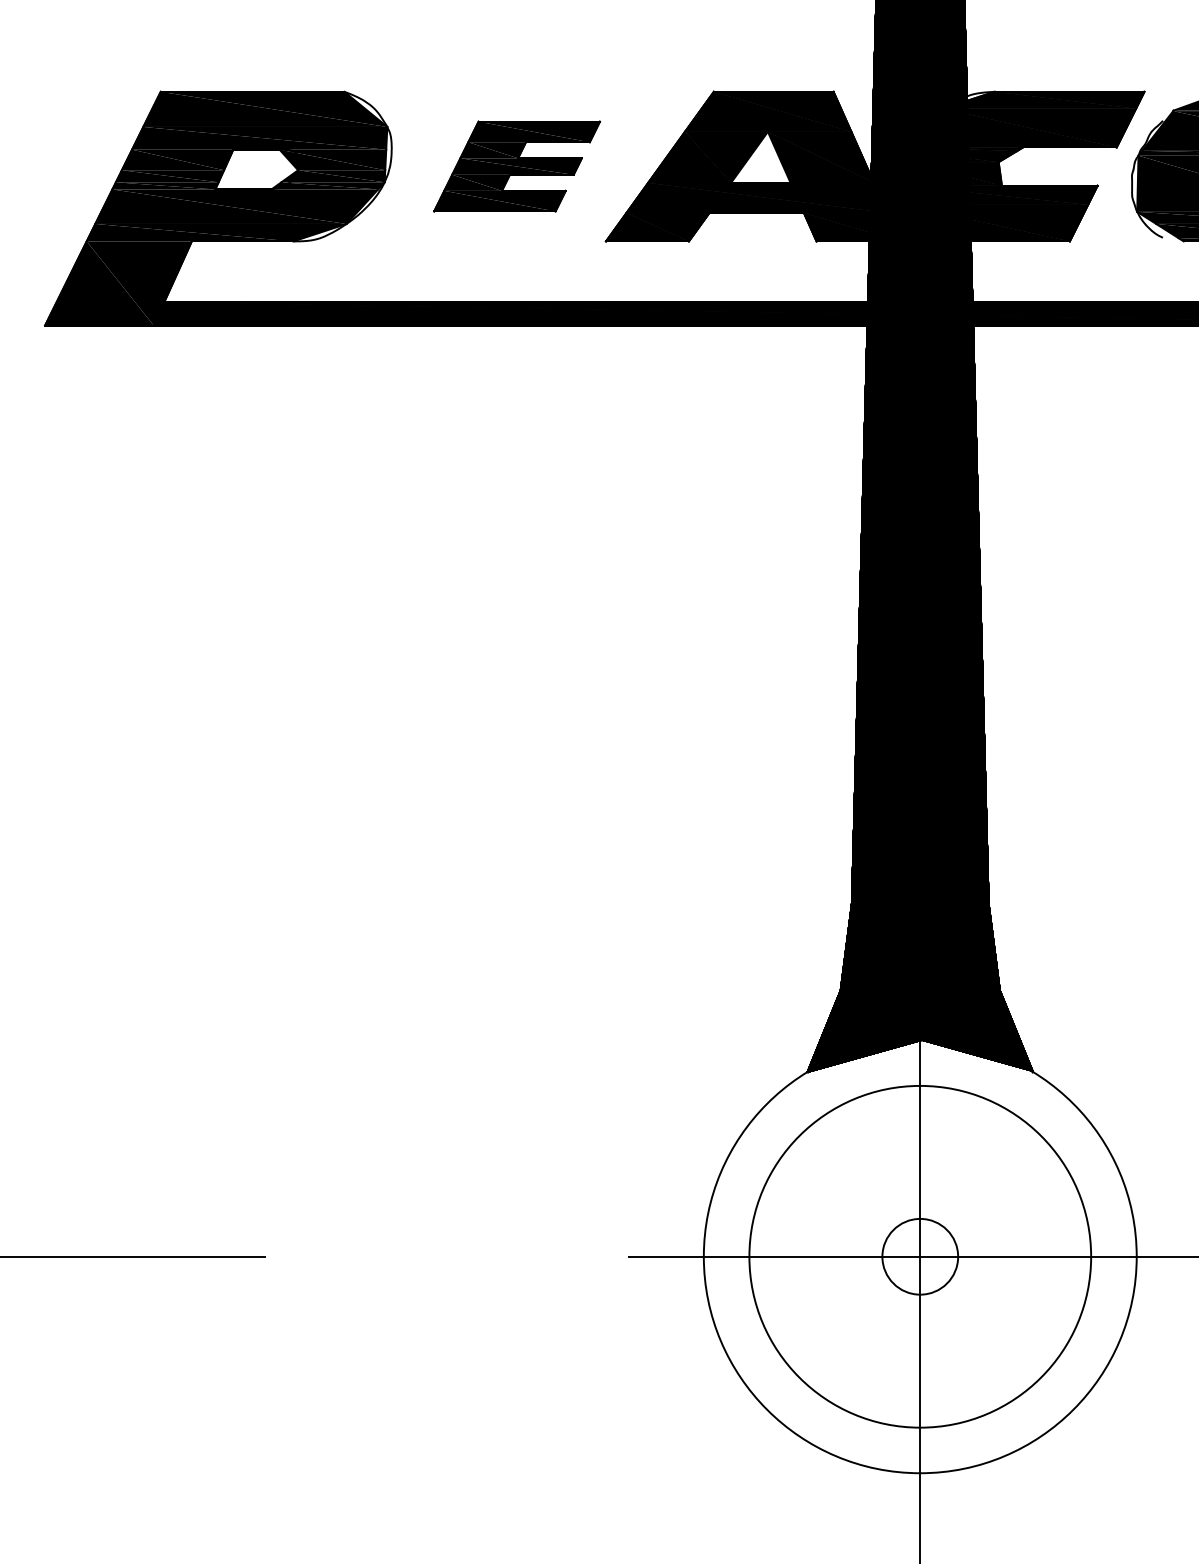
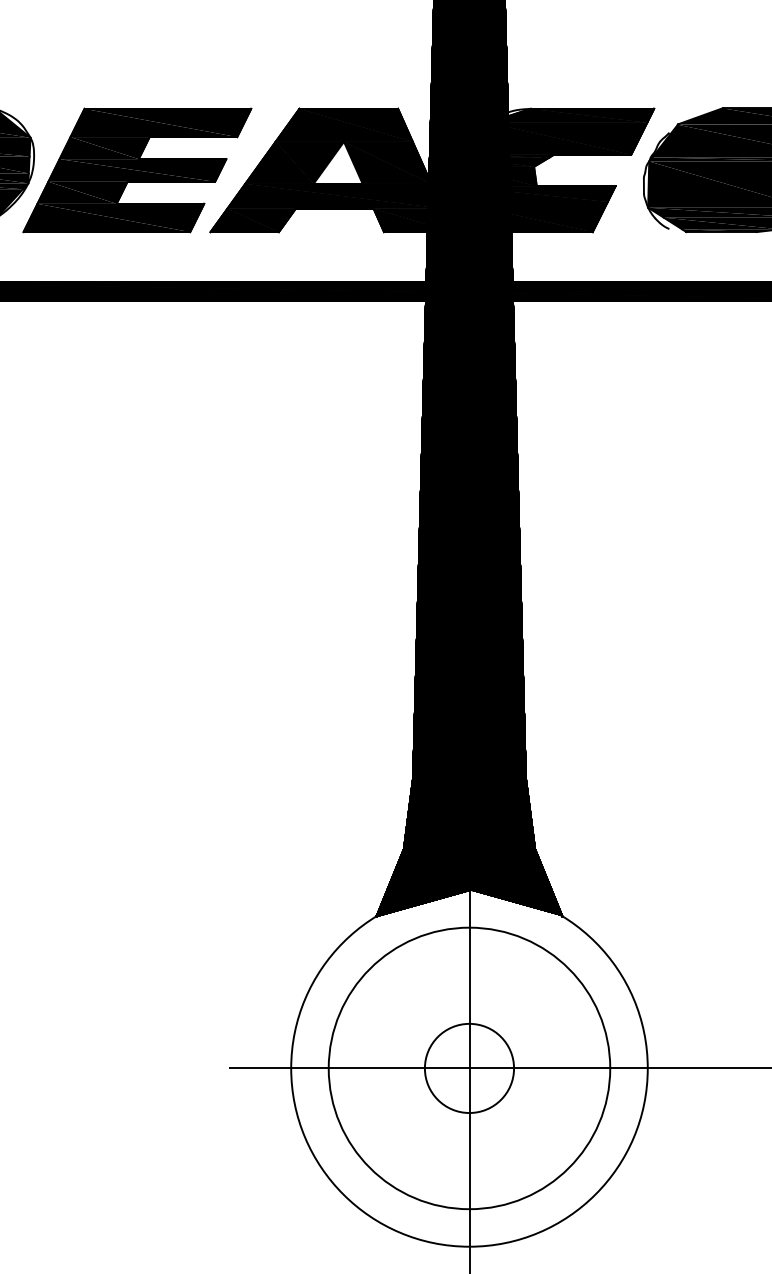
part: (516, 166) -> (136, 170), size x1.67
circle: (920, 1256) -> (469, 1068), size x1.43

